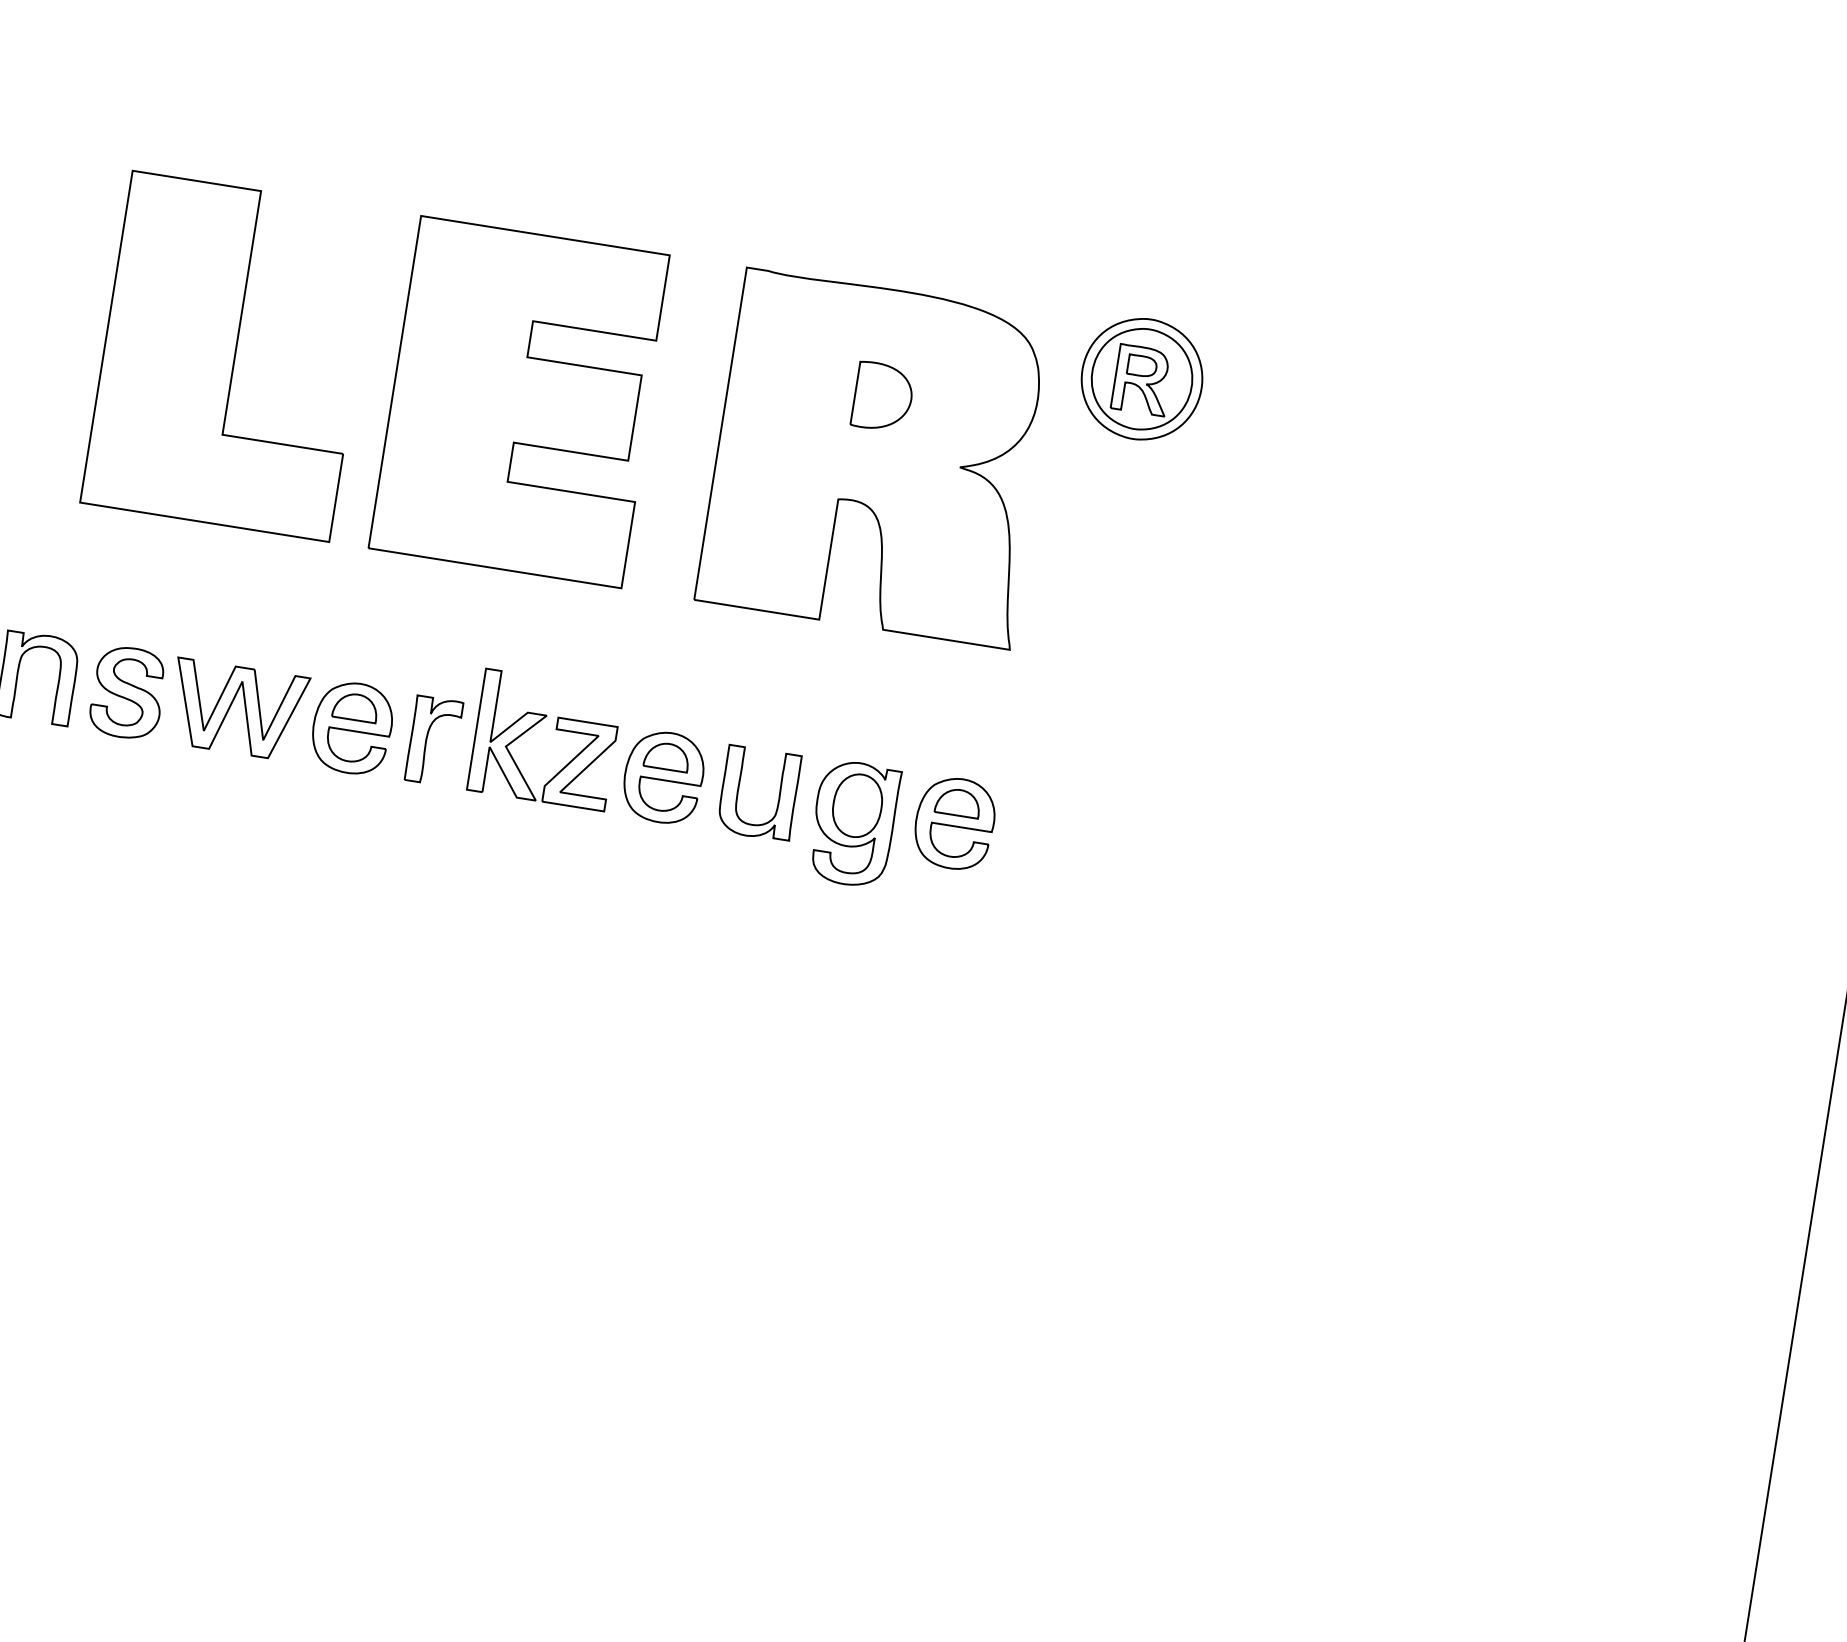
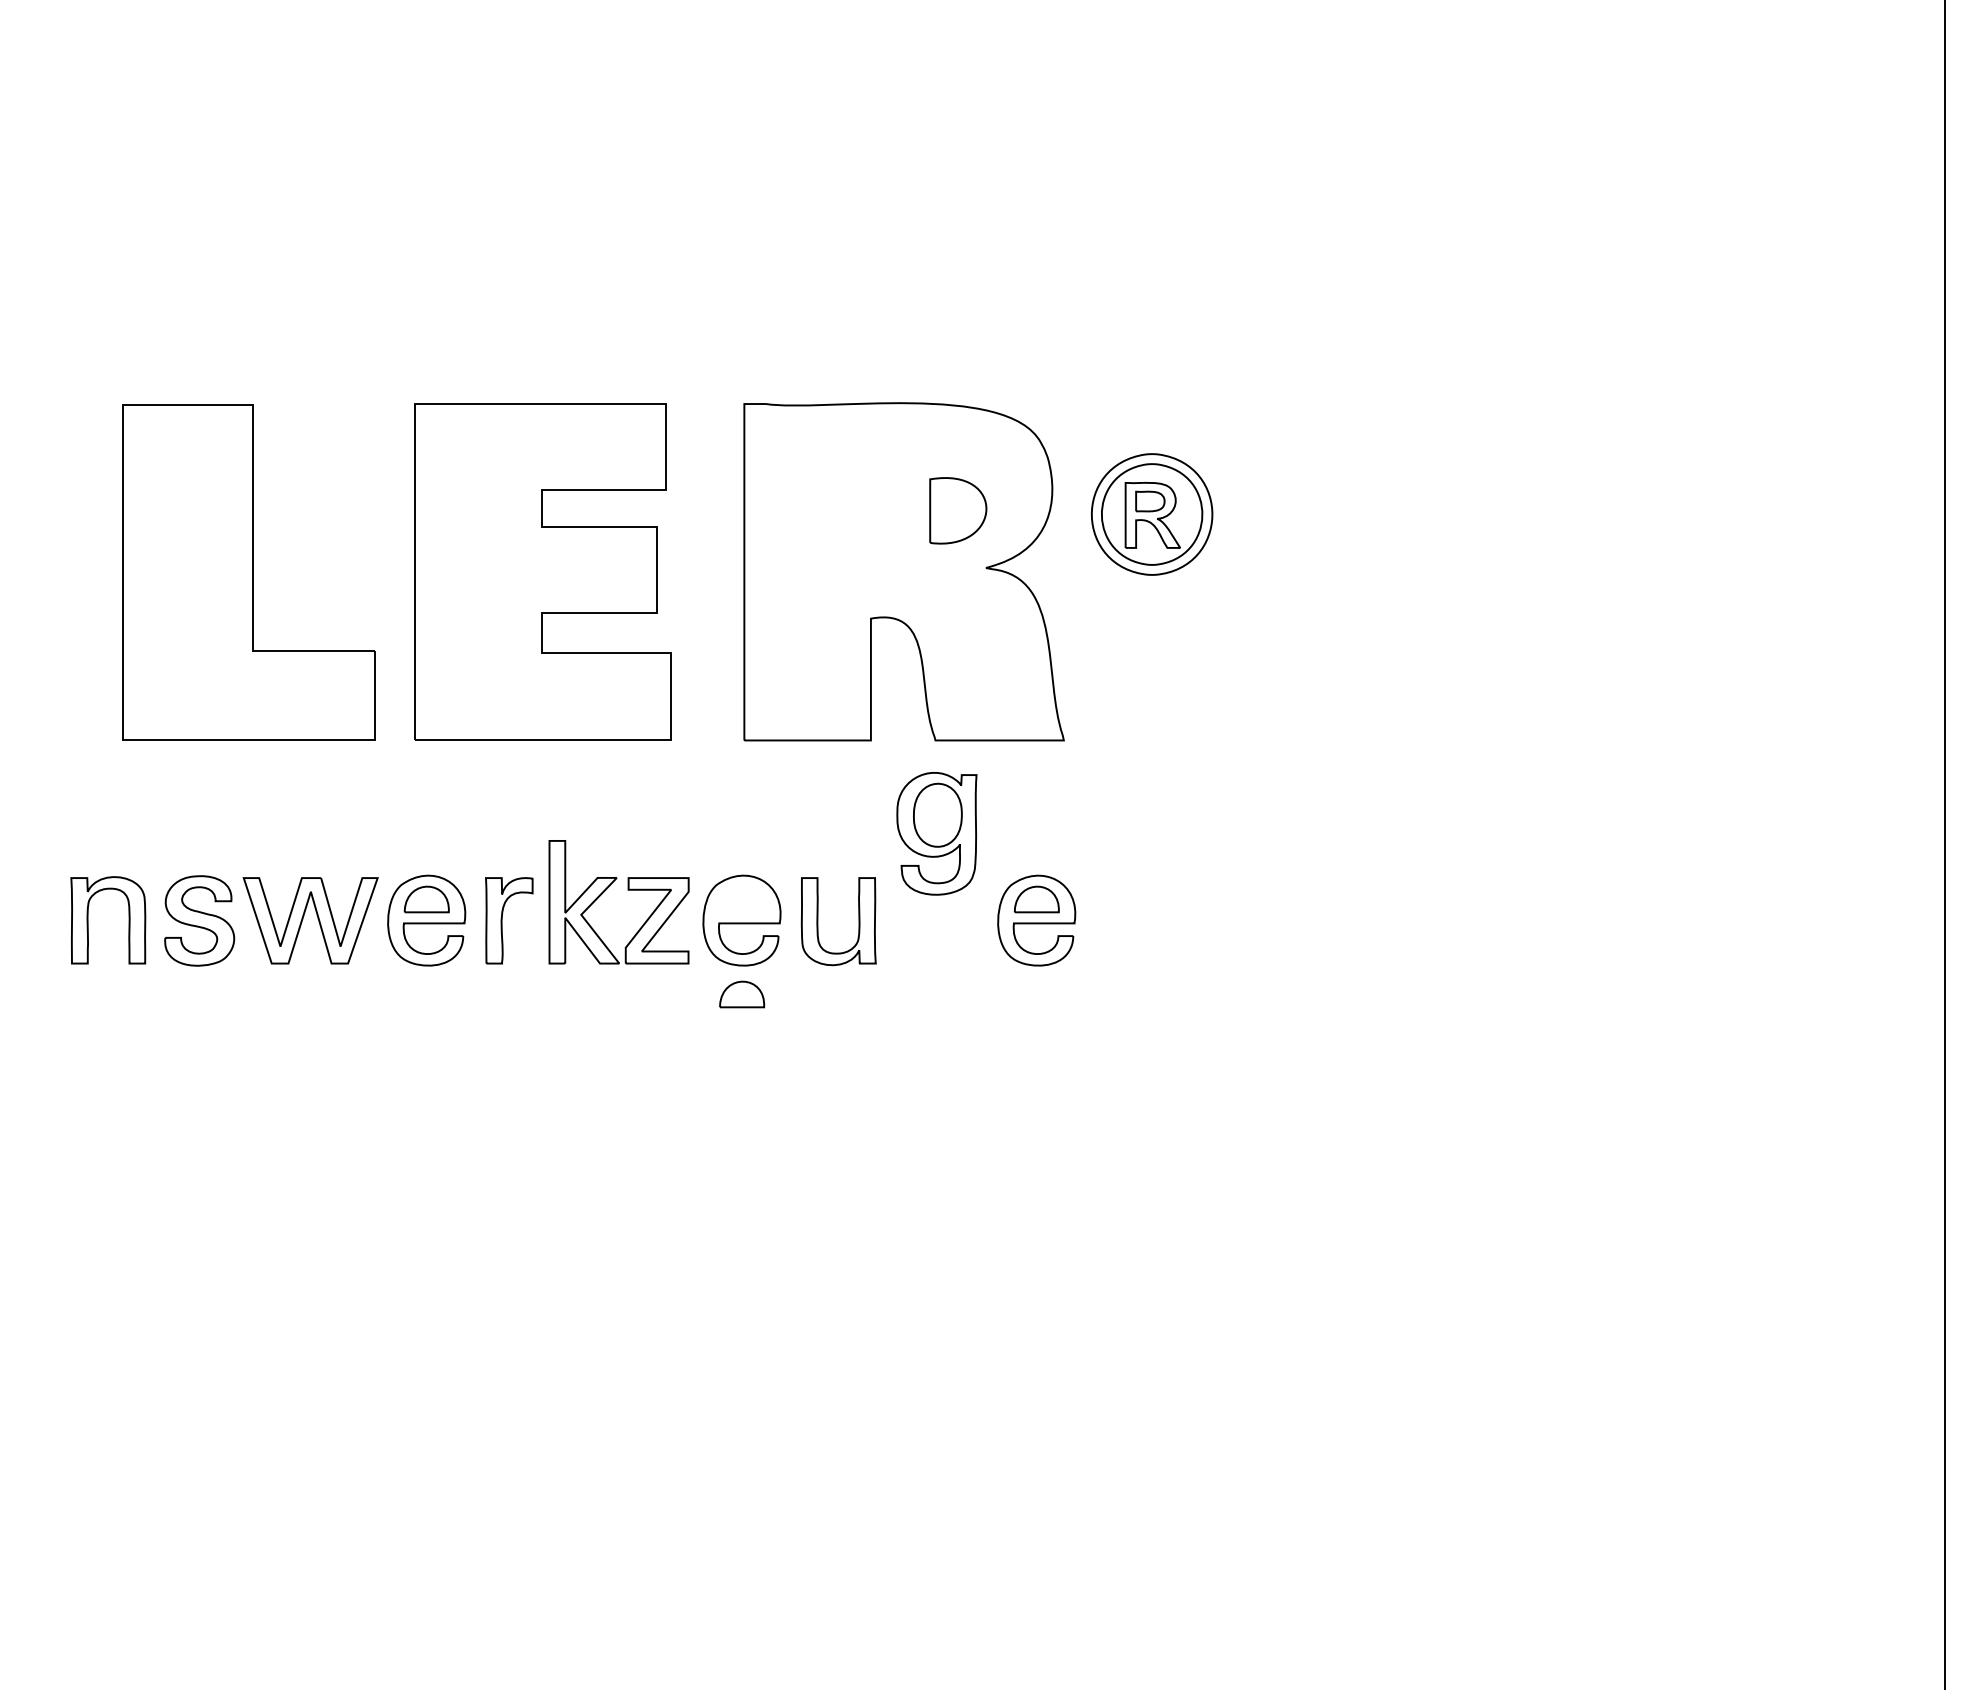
part: (1141, 379) -> (1151, 514), moved
part: (883, 396) -> (958, 510), moved
part: (667, 756) -> (742, 994), moved
part: (853, 823) -> (936, 833), moved

